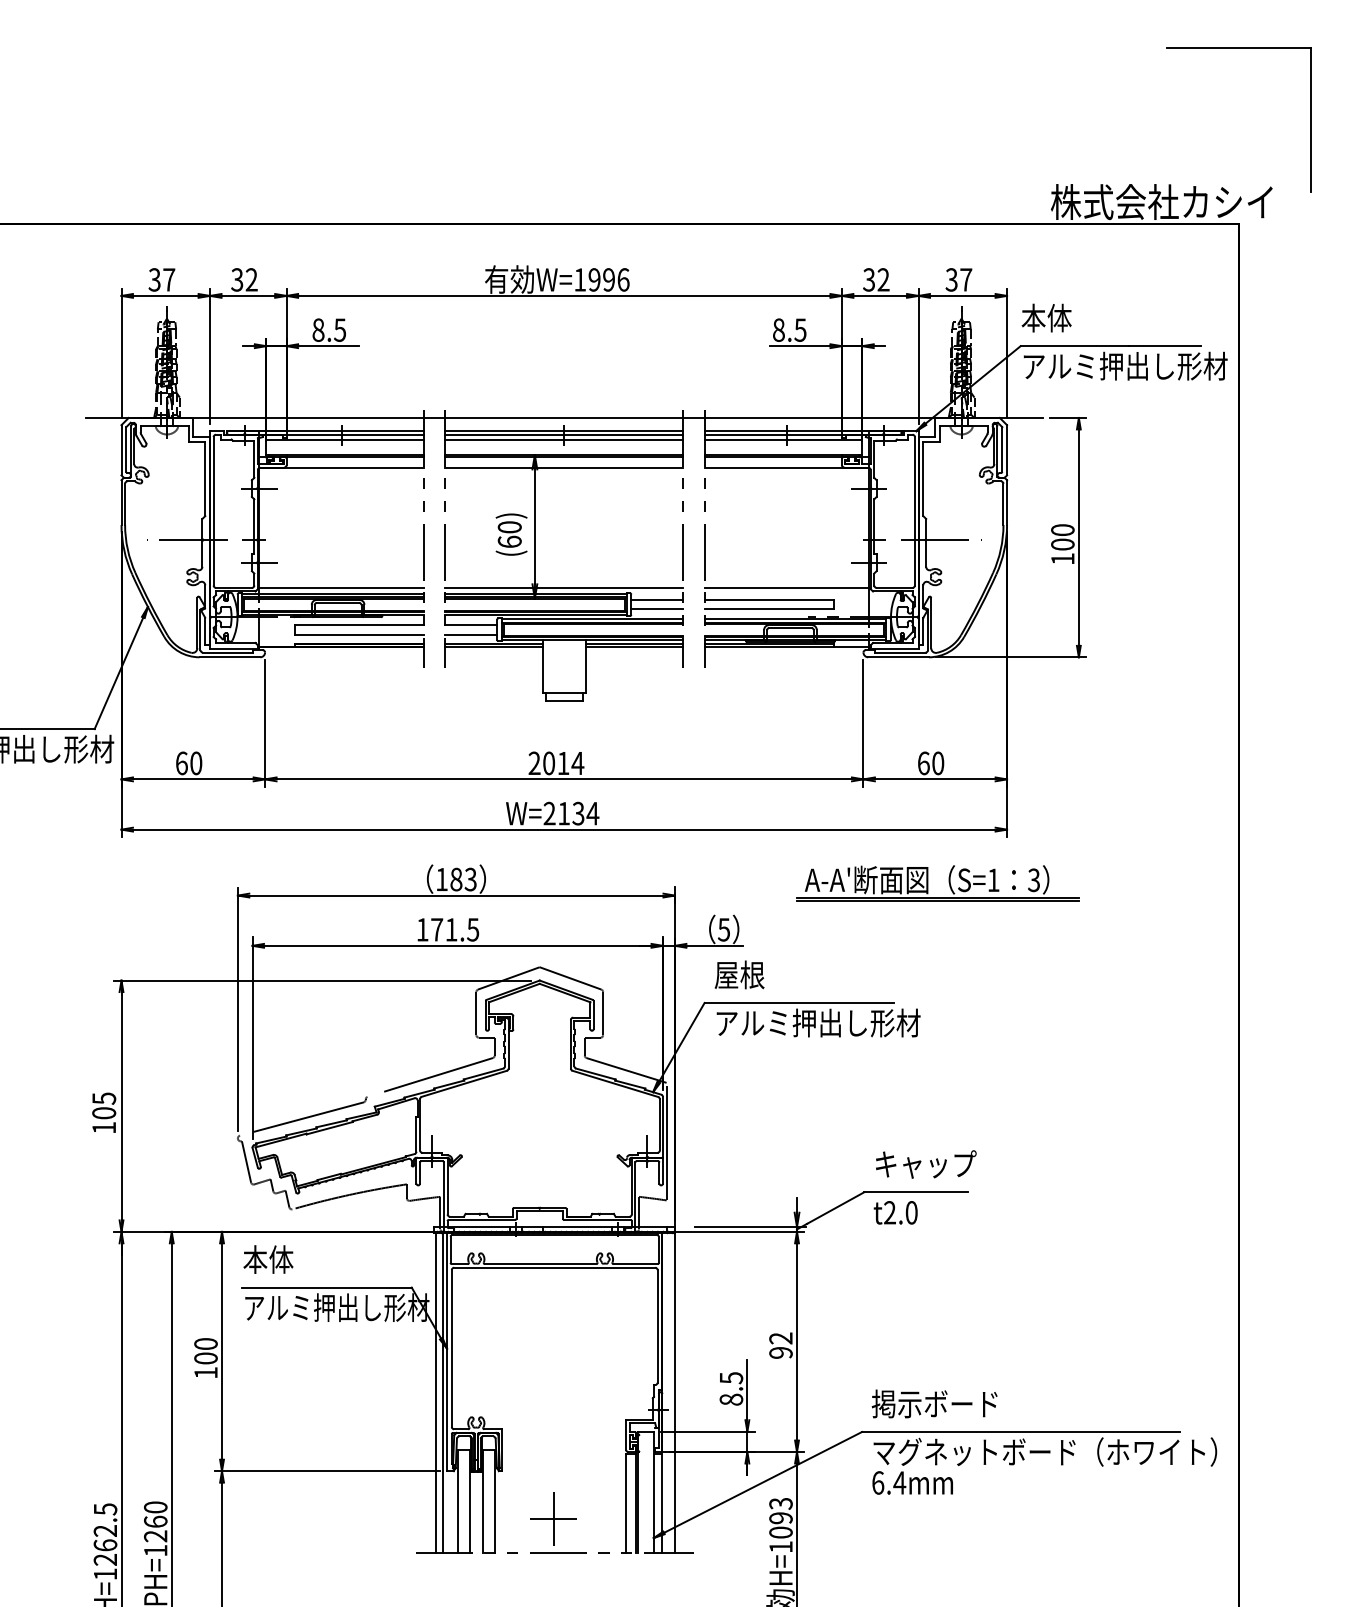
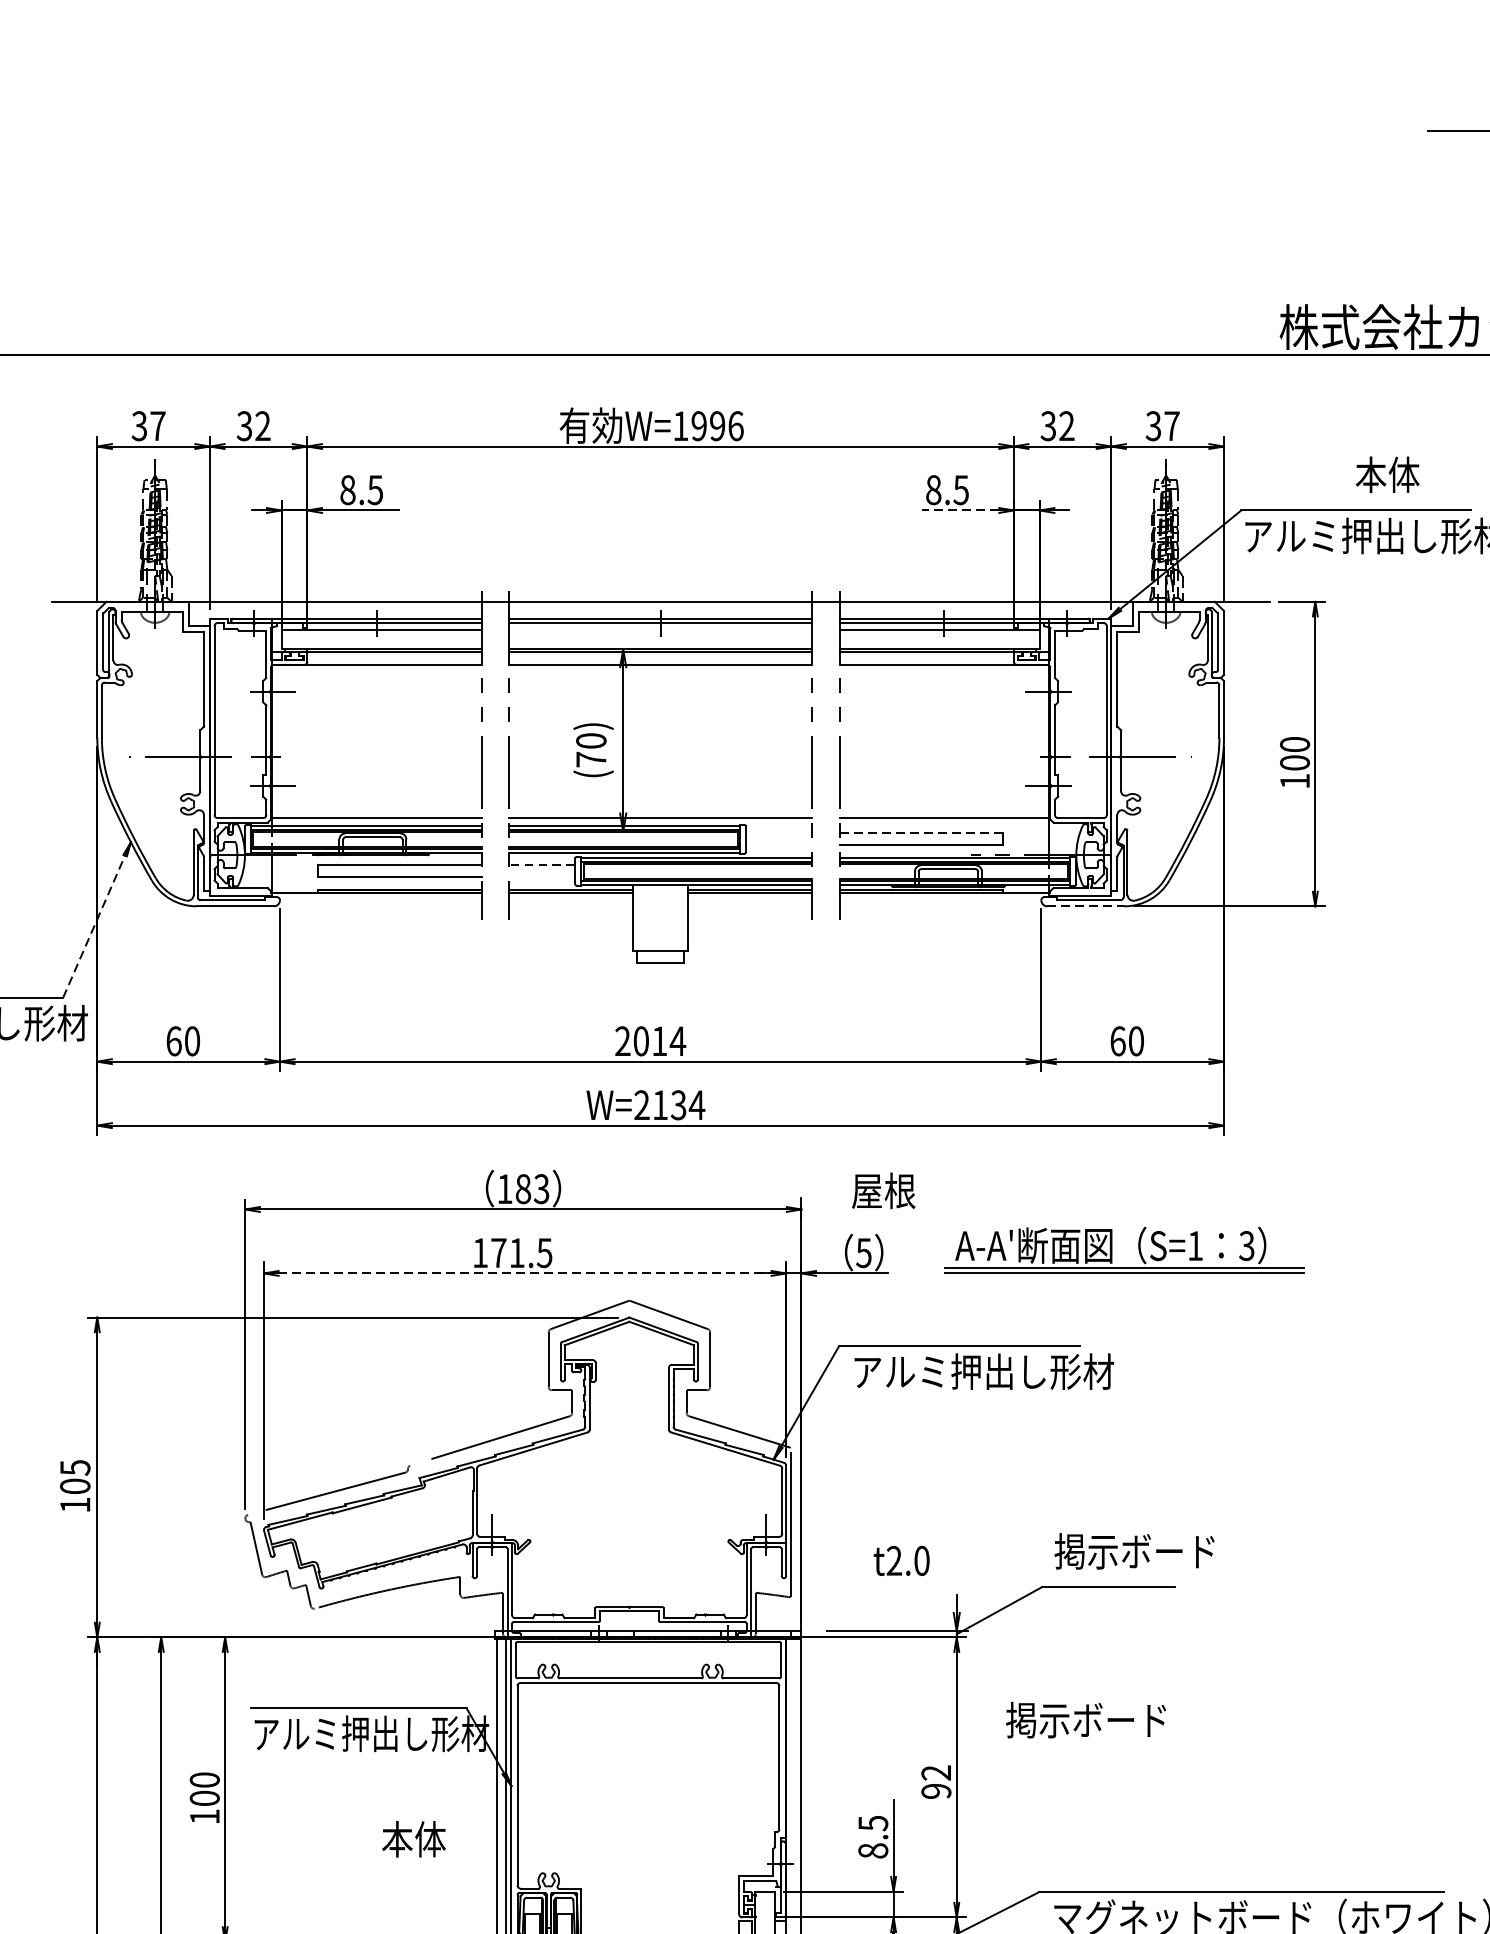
text: (1046, 317) -> (1387, 473), moved
line: (799, 346) -> (959, 510), solid -> dashed
line: (564, 439) -> (660, 629), removed
text: (509, 541) -> (590, 758), (60) -> (70)
line: (657, 599) -> (779, 832), removed
line: (768, 599) -> (920, 832), solid -> dashed
line: (657, 609) -> (779, 845), removed
line: (470, 625) -> (541, 865), solid -> dashed
line: (471, 634) -> (542, 877), removed
line: (899, 657) -> (1087, 906), solid -> dashed
line: (119, 673) -> (94, 926), solid -> dashed
part: (928, 883) -> (1112, 1250), moved
line: (458, 945) -> (526, 1273), solid -> dashed
text: (739, 974) -> (883, 1190), moved
text: (936, 1164) -> (1134, 1551), キャップ -> 掲示ボード
text: (895, 1212) -> (901, 1560), moved
text: (268, 1259) -> (414, 1839), moved
text: (934, 1403) -> (1085, 1719), moved

